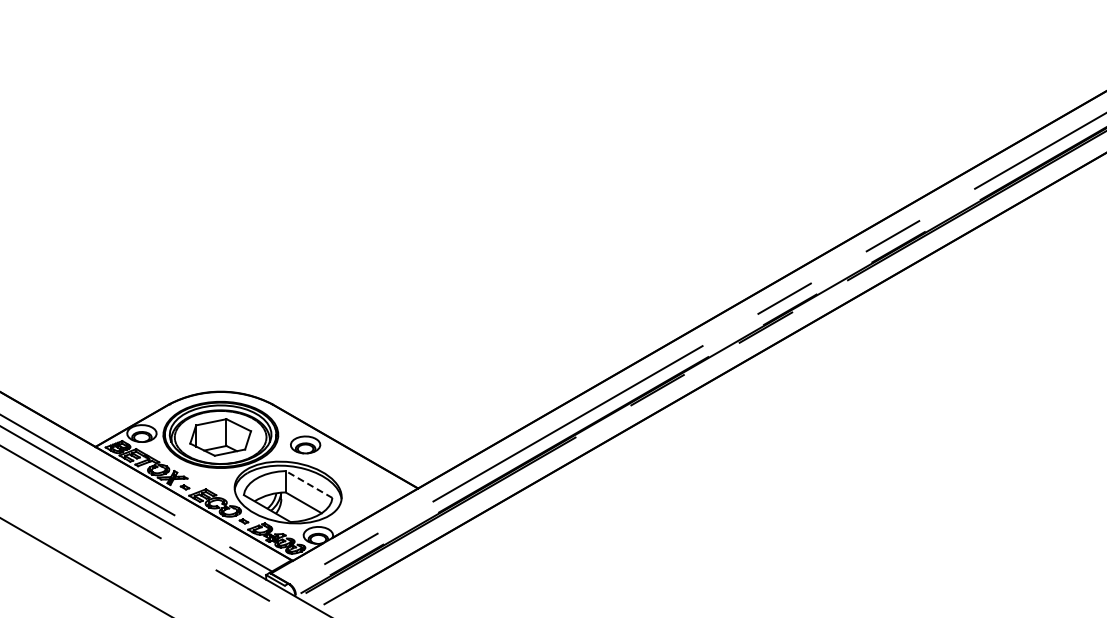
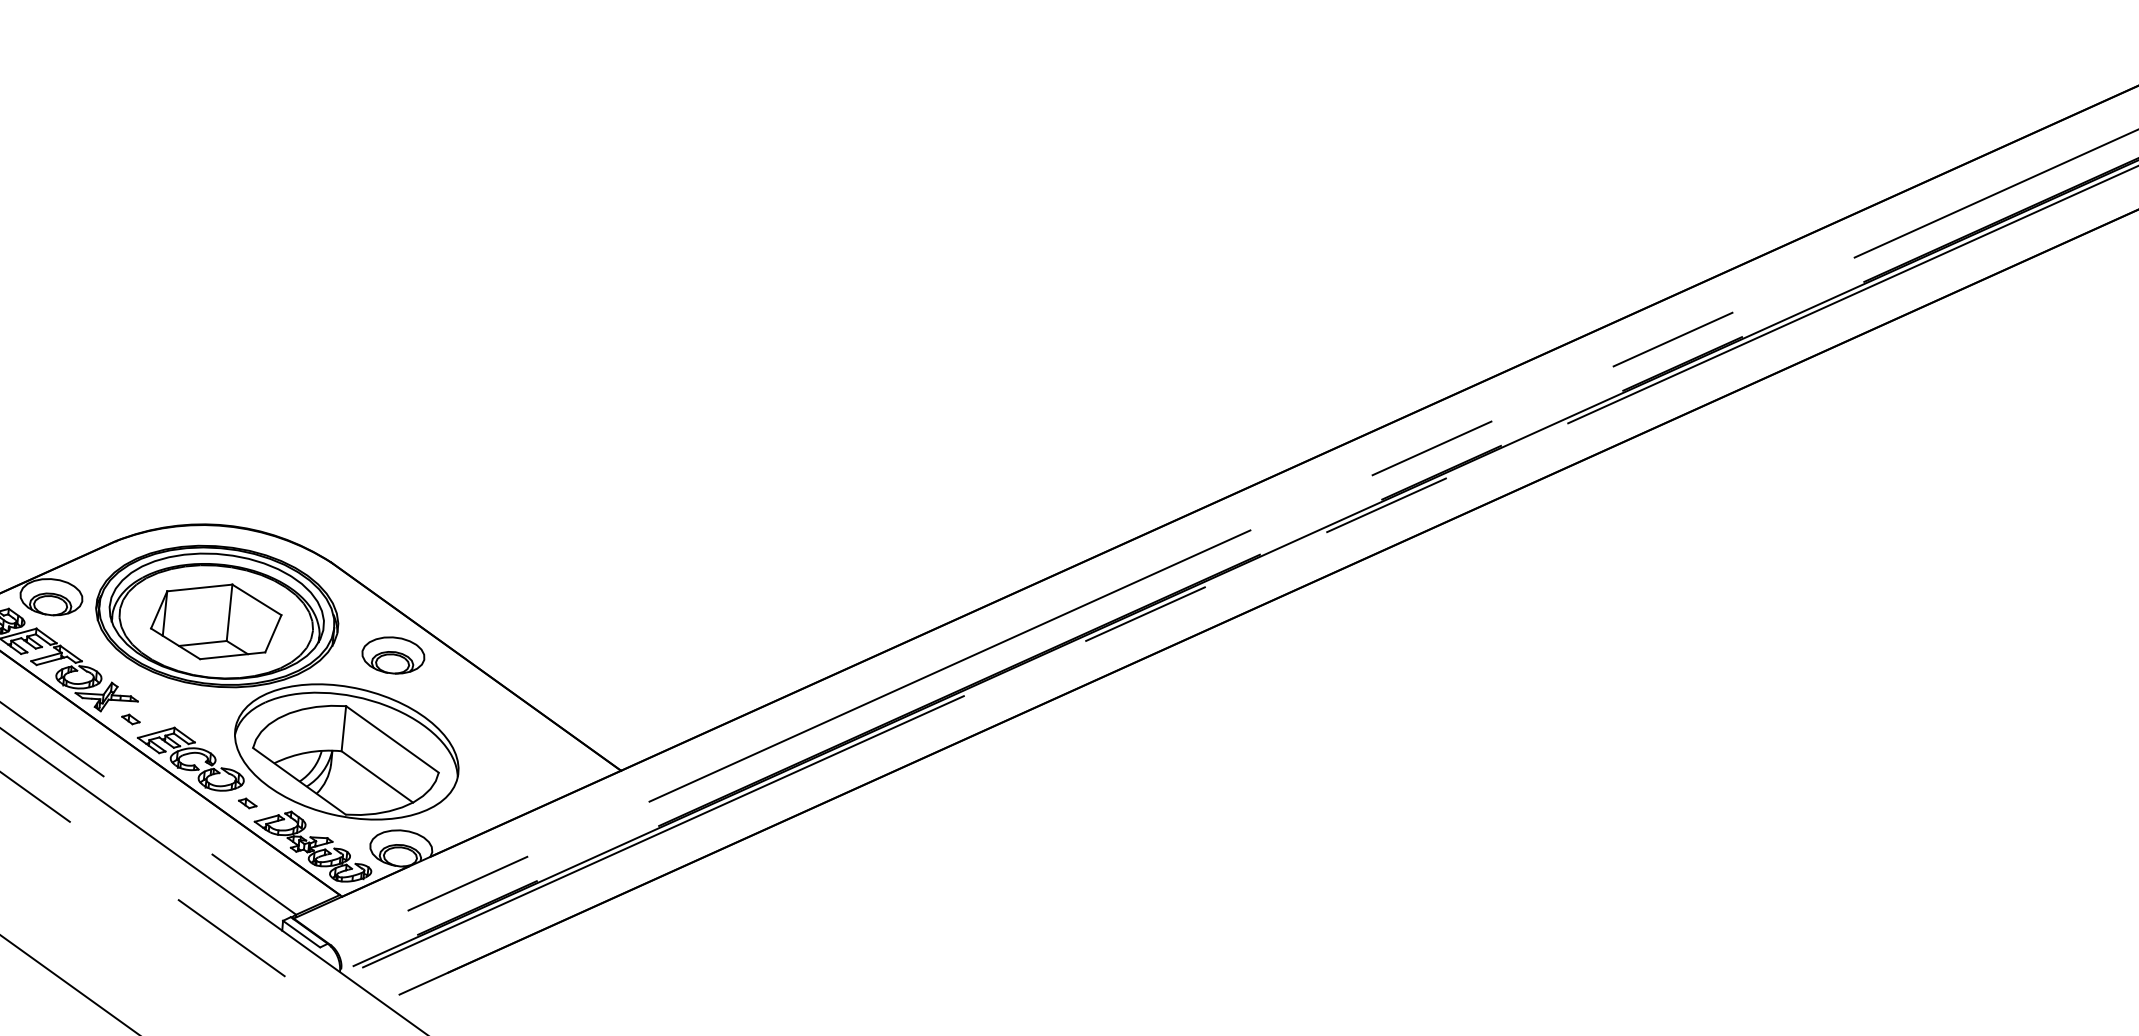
line: (309, 484) -> (393, 739), dashed -> solid

